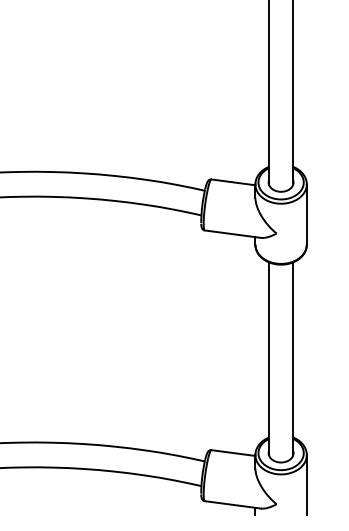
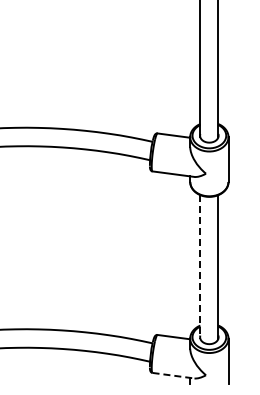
line: (269, 359) -> (200, 267), solid -> dashed
line: (232, 504) -> (173, 375), solid -> dashed

